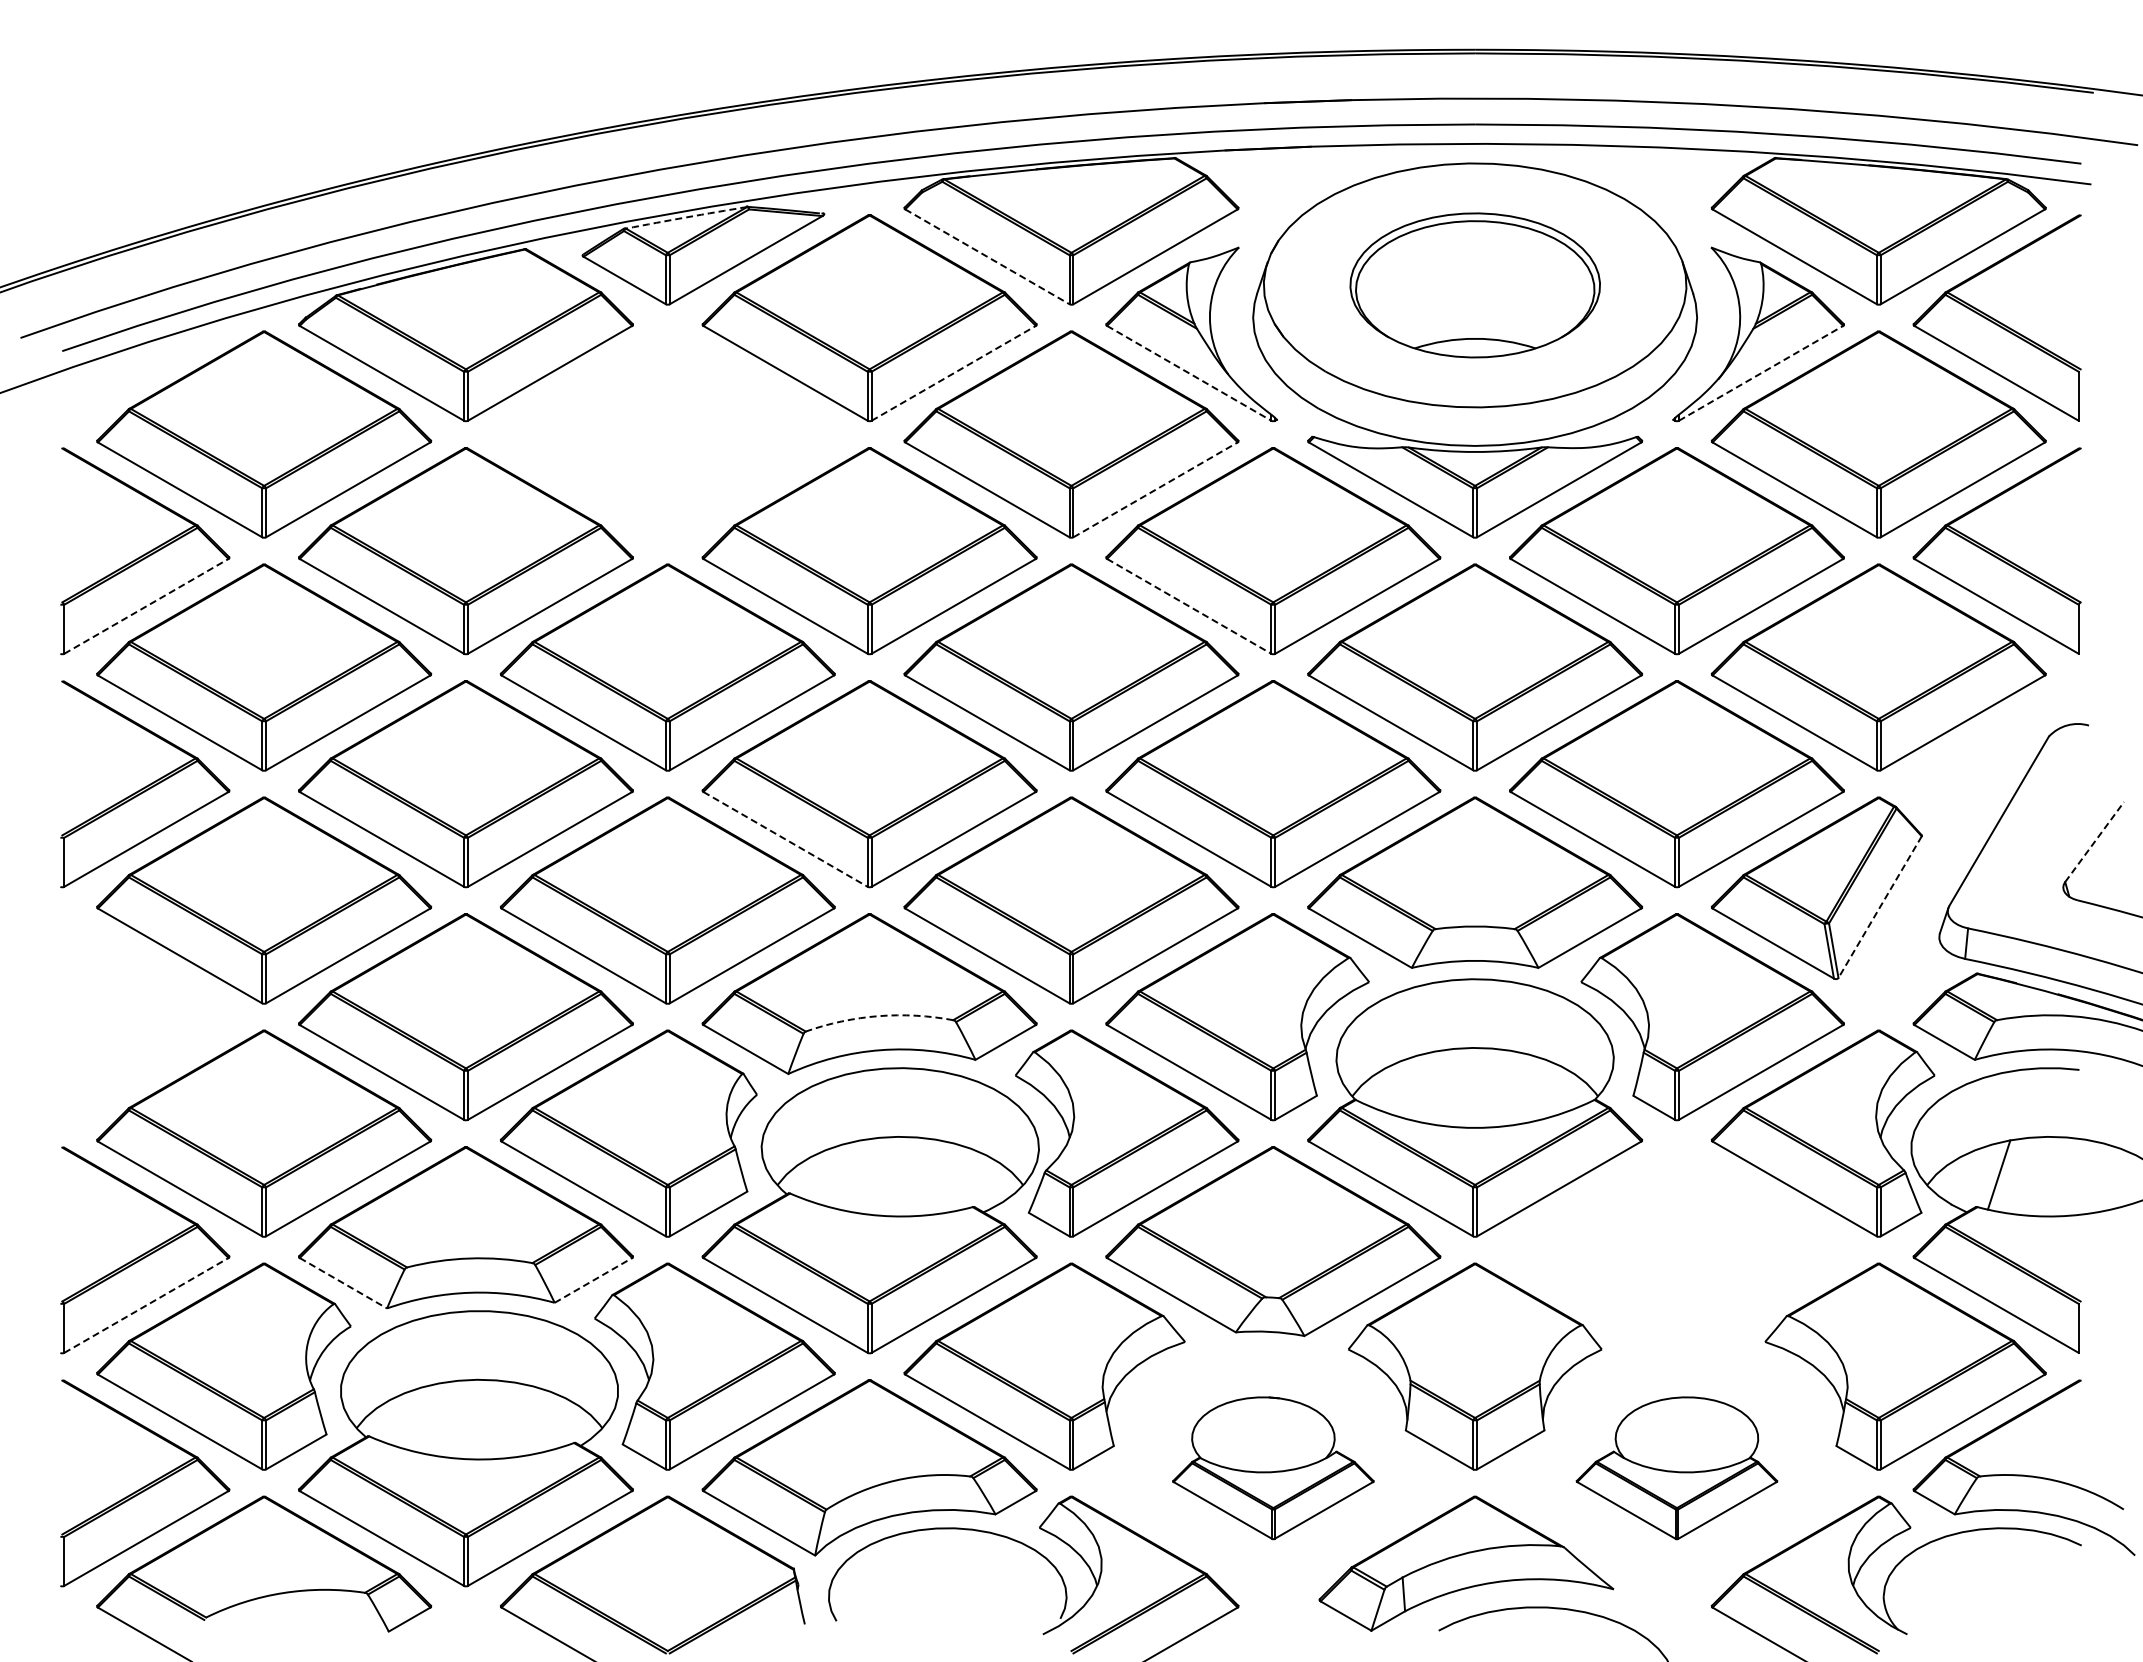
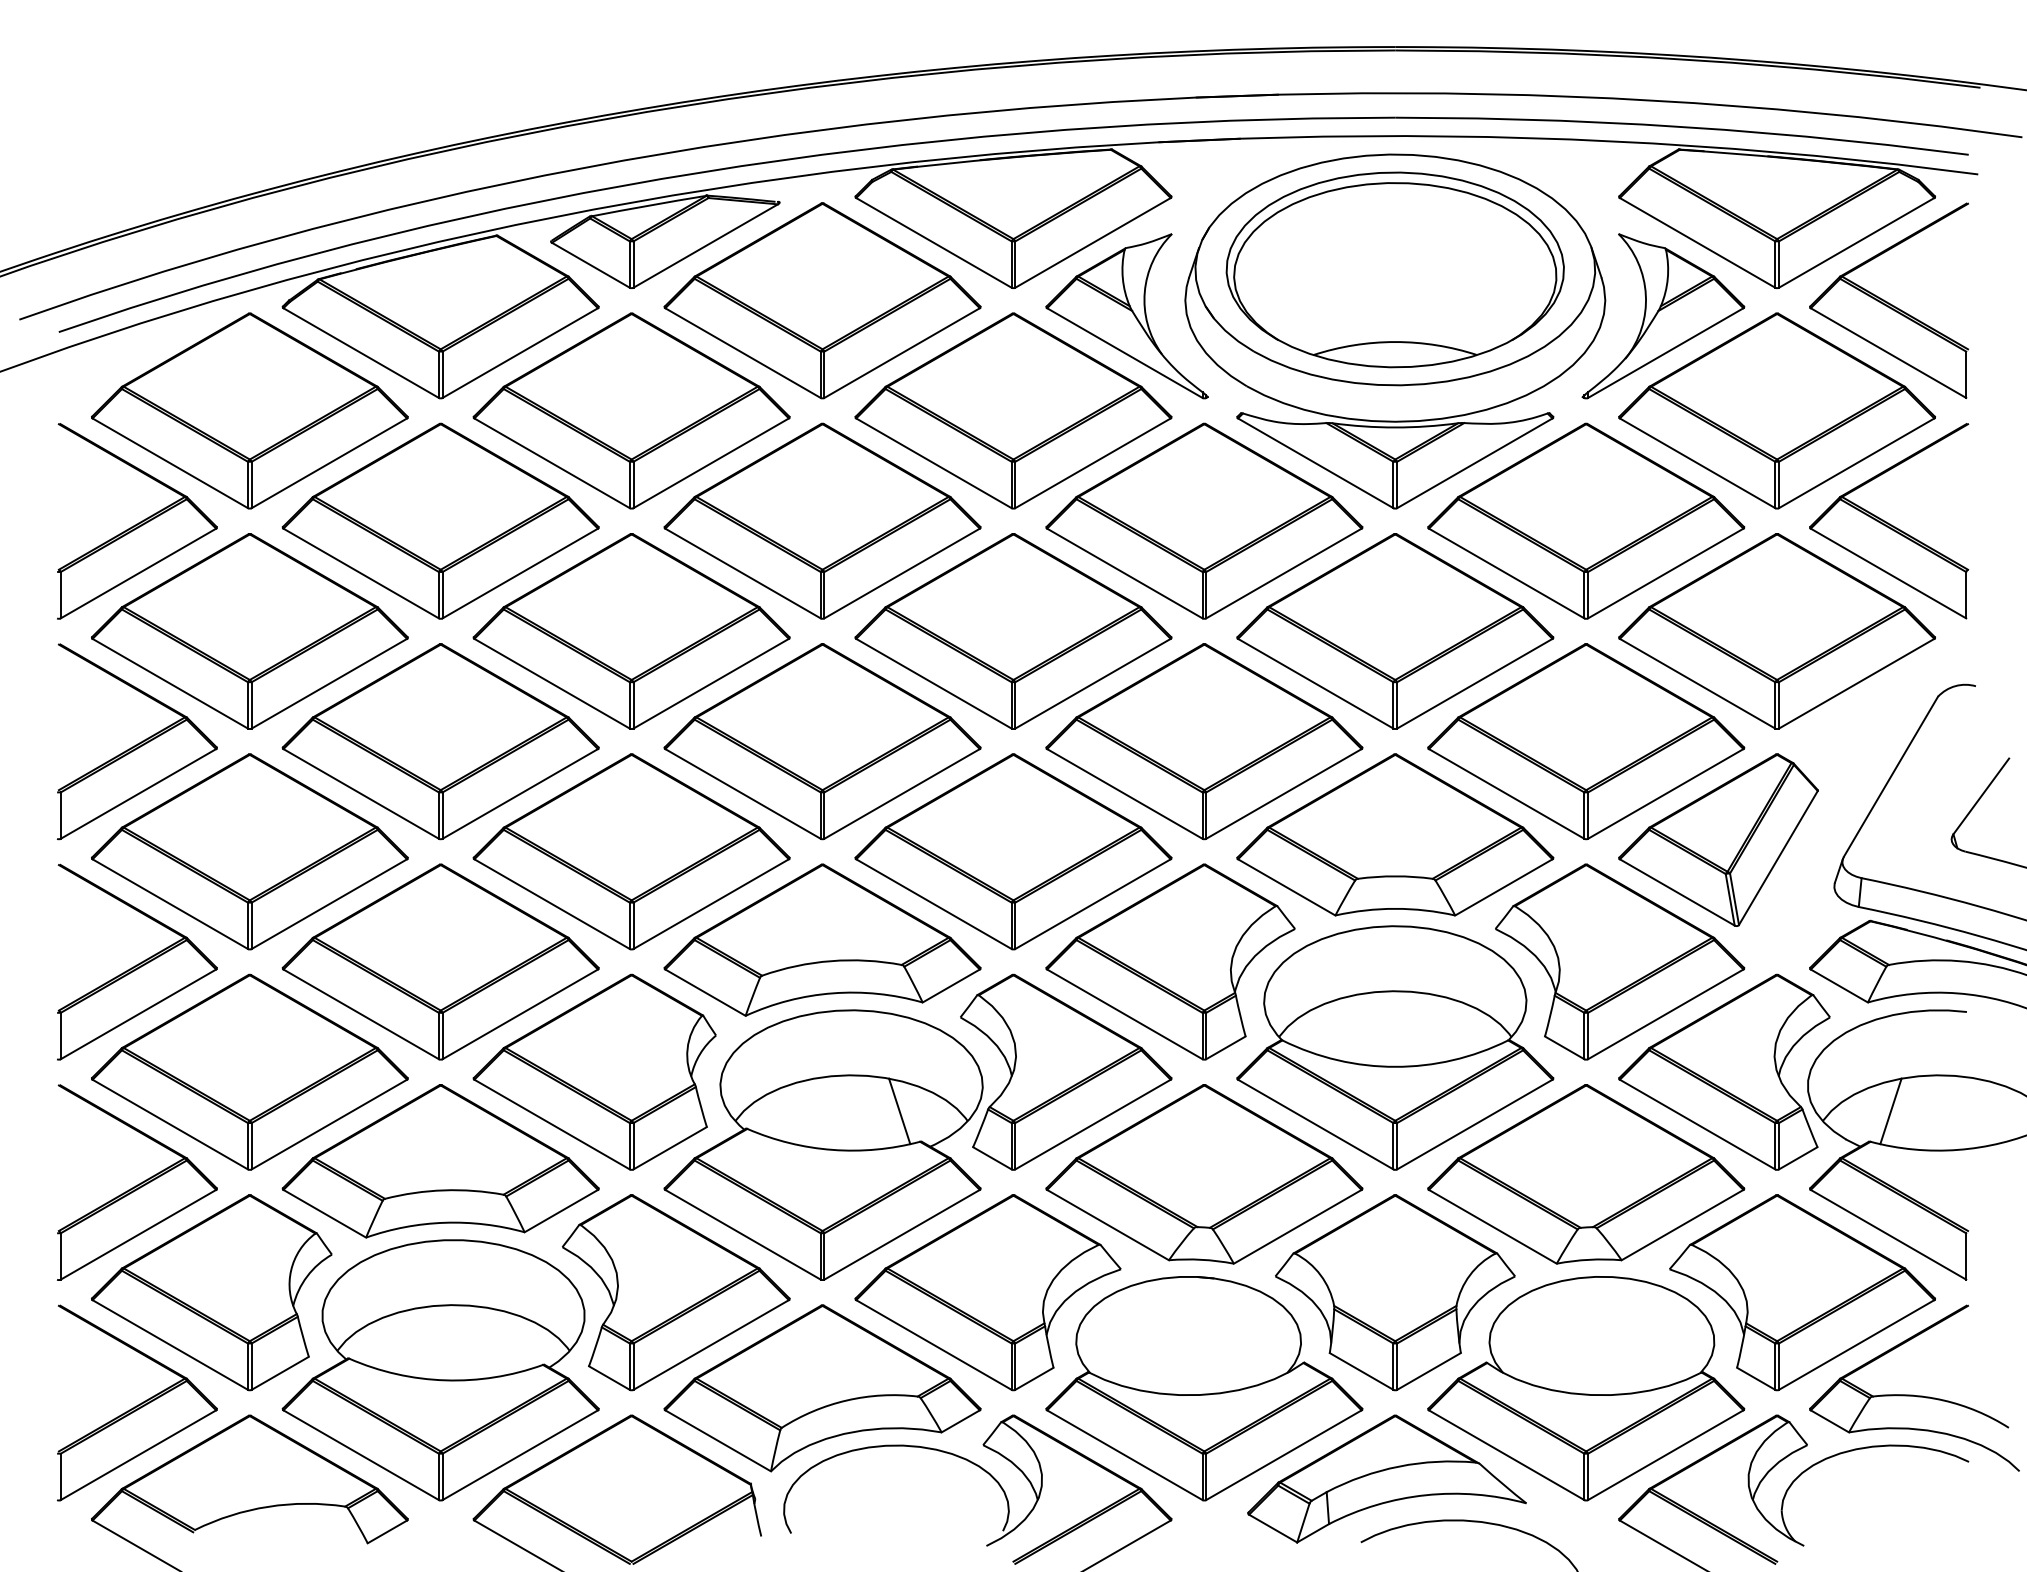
arc: (686, 217) -> (649, 205), dashed -> solid
line: (987, 256) -> (934, 242), dashed -> solid
part: (1475, 285) -> (1395, 270), size x1.43
line: (953, 373) -> (901, 353), dashed -> solid
line: (1189, 373) -> (1125, 353), dashed -> solid
line: (1761, 373) -> (1666, 353), dashed -> solid
part: (667, 434) -> (631, 410), added
line: (1155, 489) -> (1092, 462), dashed -> solid
line: (146, 606) -> (138, 573), dashed -> solid
line: (1189, 606) -> (1125, 573), dashed -> solid
line: (785, 839) -> (742, 794), dashed -> solid
line: (2094, 842) -> (1981, 796), dashed -> solid
line: (1879, 907) -> (1777, 858), dashed -> solid
arc: (878, 1016) -> (830, 961), dashed -> solid
part: (145, 1017) -> (137, 962), added
line: (950, 1174) -> (899, 1110), added
part: (1676, 1241) -> (1585, 1174), added
line: (593, 1280) -> (561, 1211), dashed -> solid
line: (343, 1283) -> (324, 1214), dashed -> solid
line: (146, 1305) -> (138, 1234), dashed -> solid
part: (1273, 1468) -> (1204, 1389), size x1.67
part: (1676, 1468) -> (1585, 1389), size x1.67

